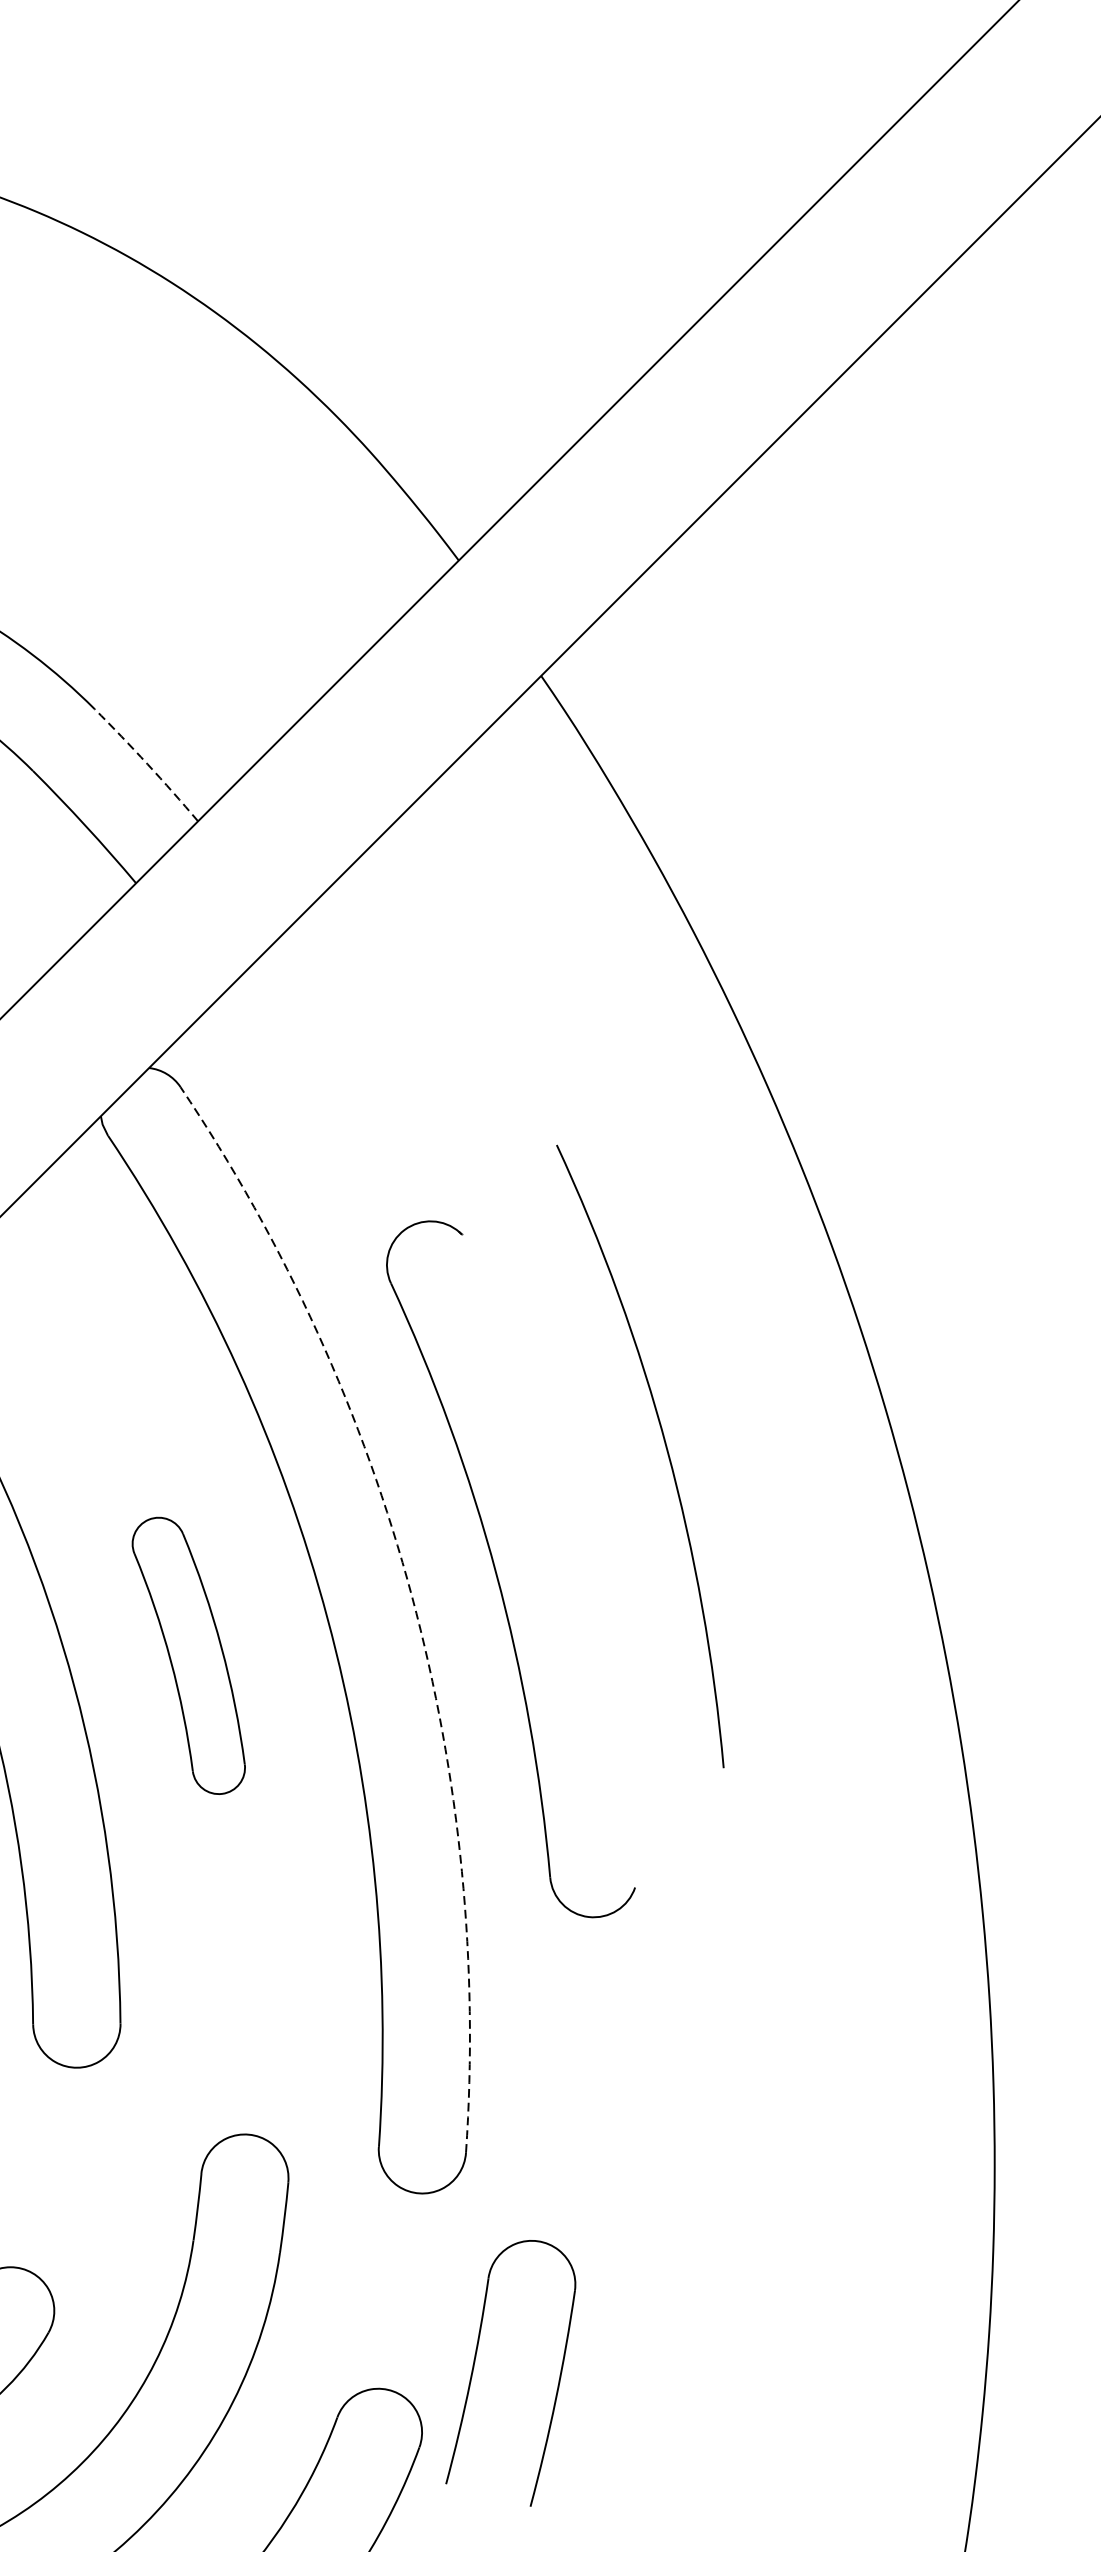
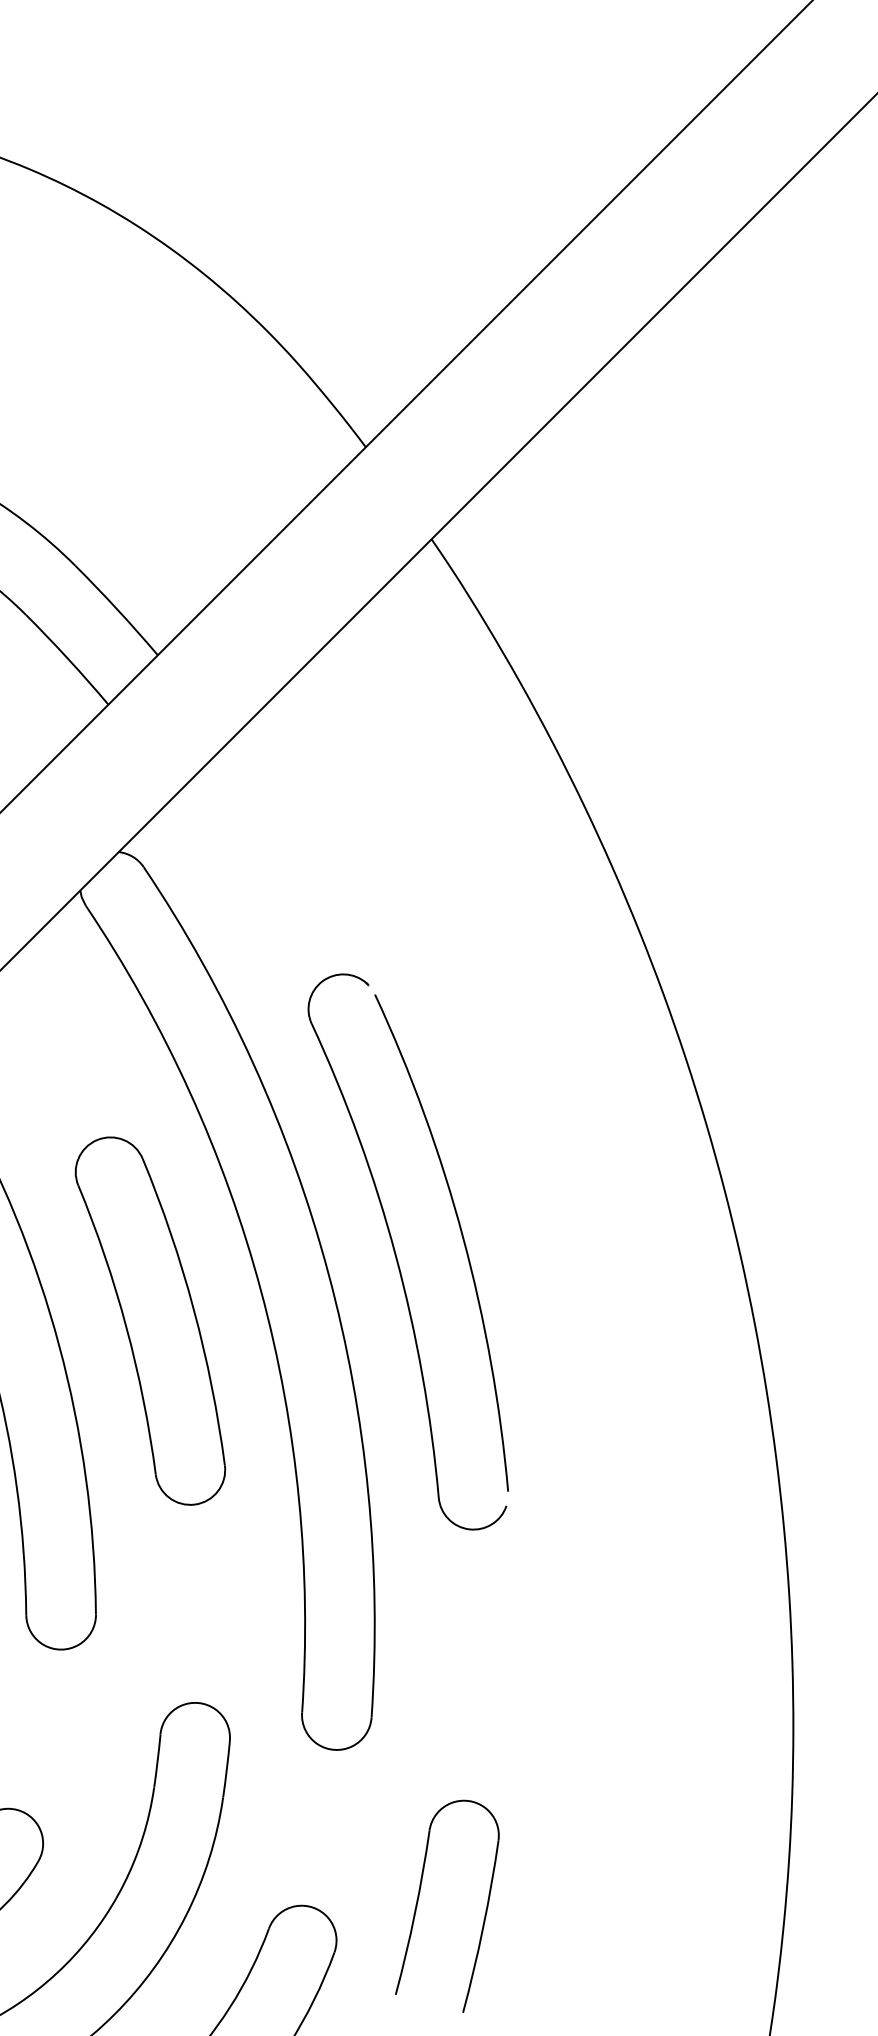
arc: (147, 763) -> (117, 609), dashed -> solid
arc: (665, 1448) -> (461, 1236), moved
arc: (411, 1596) -> (328, 1273), dashed -> solid
part: (188, 1655) -> (150, 1320), size x1.67
part: (475, 2362) -> (419, 1897), moved

